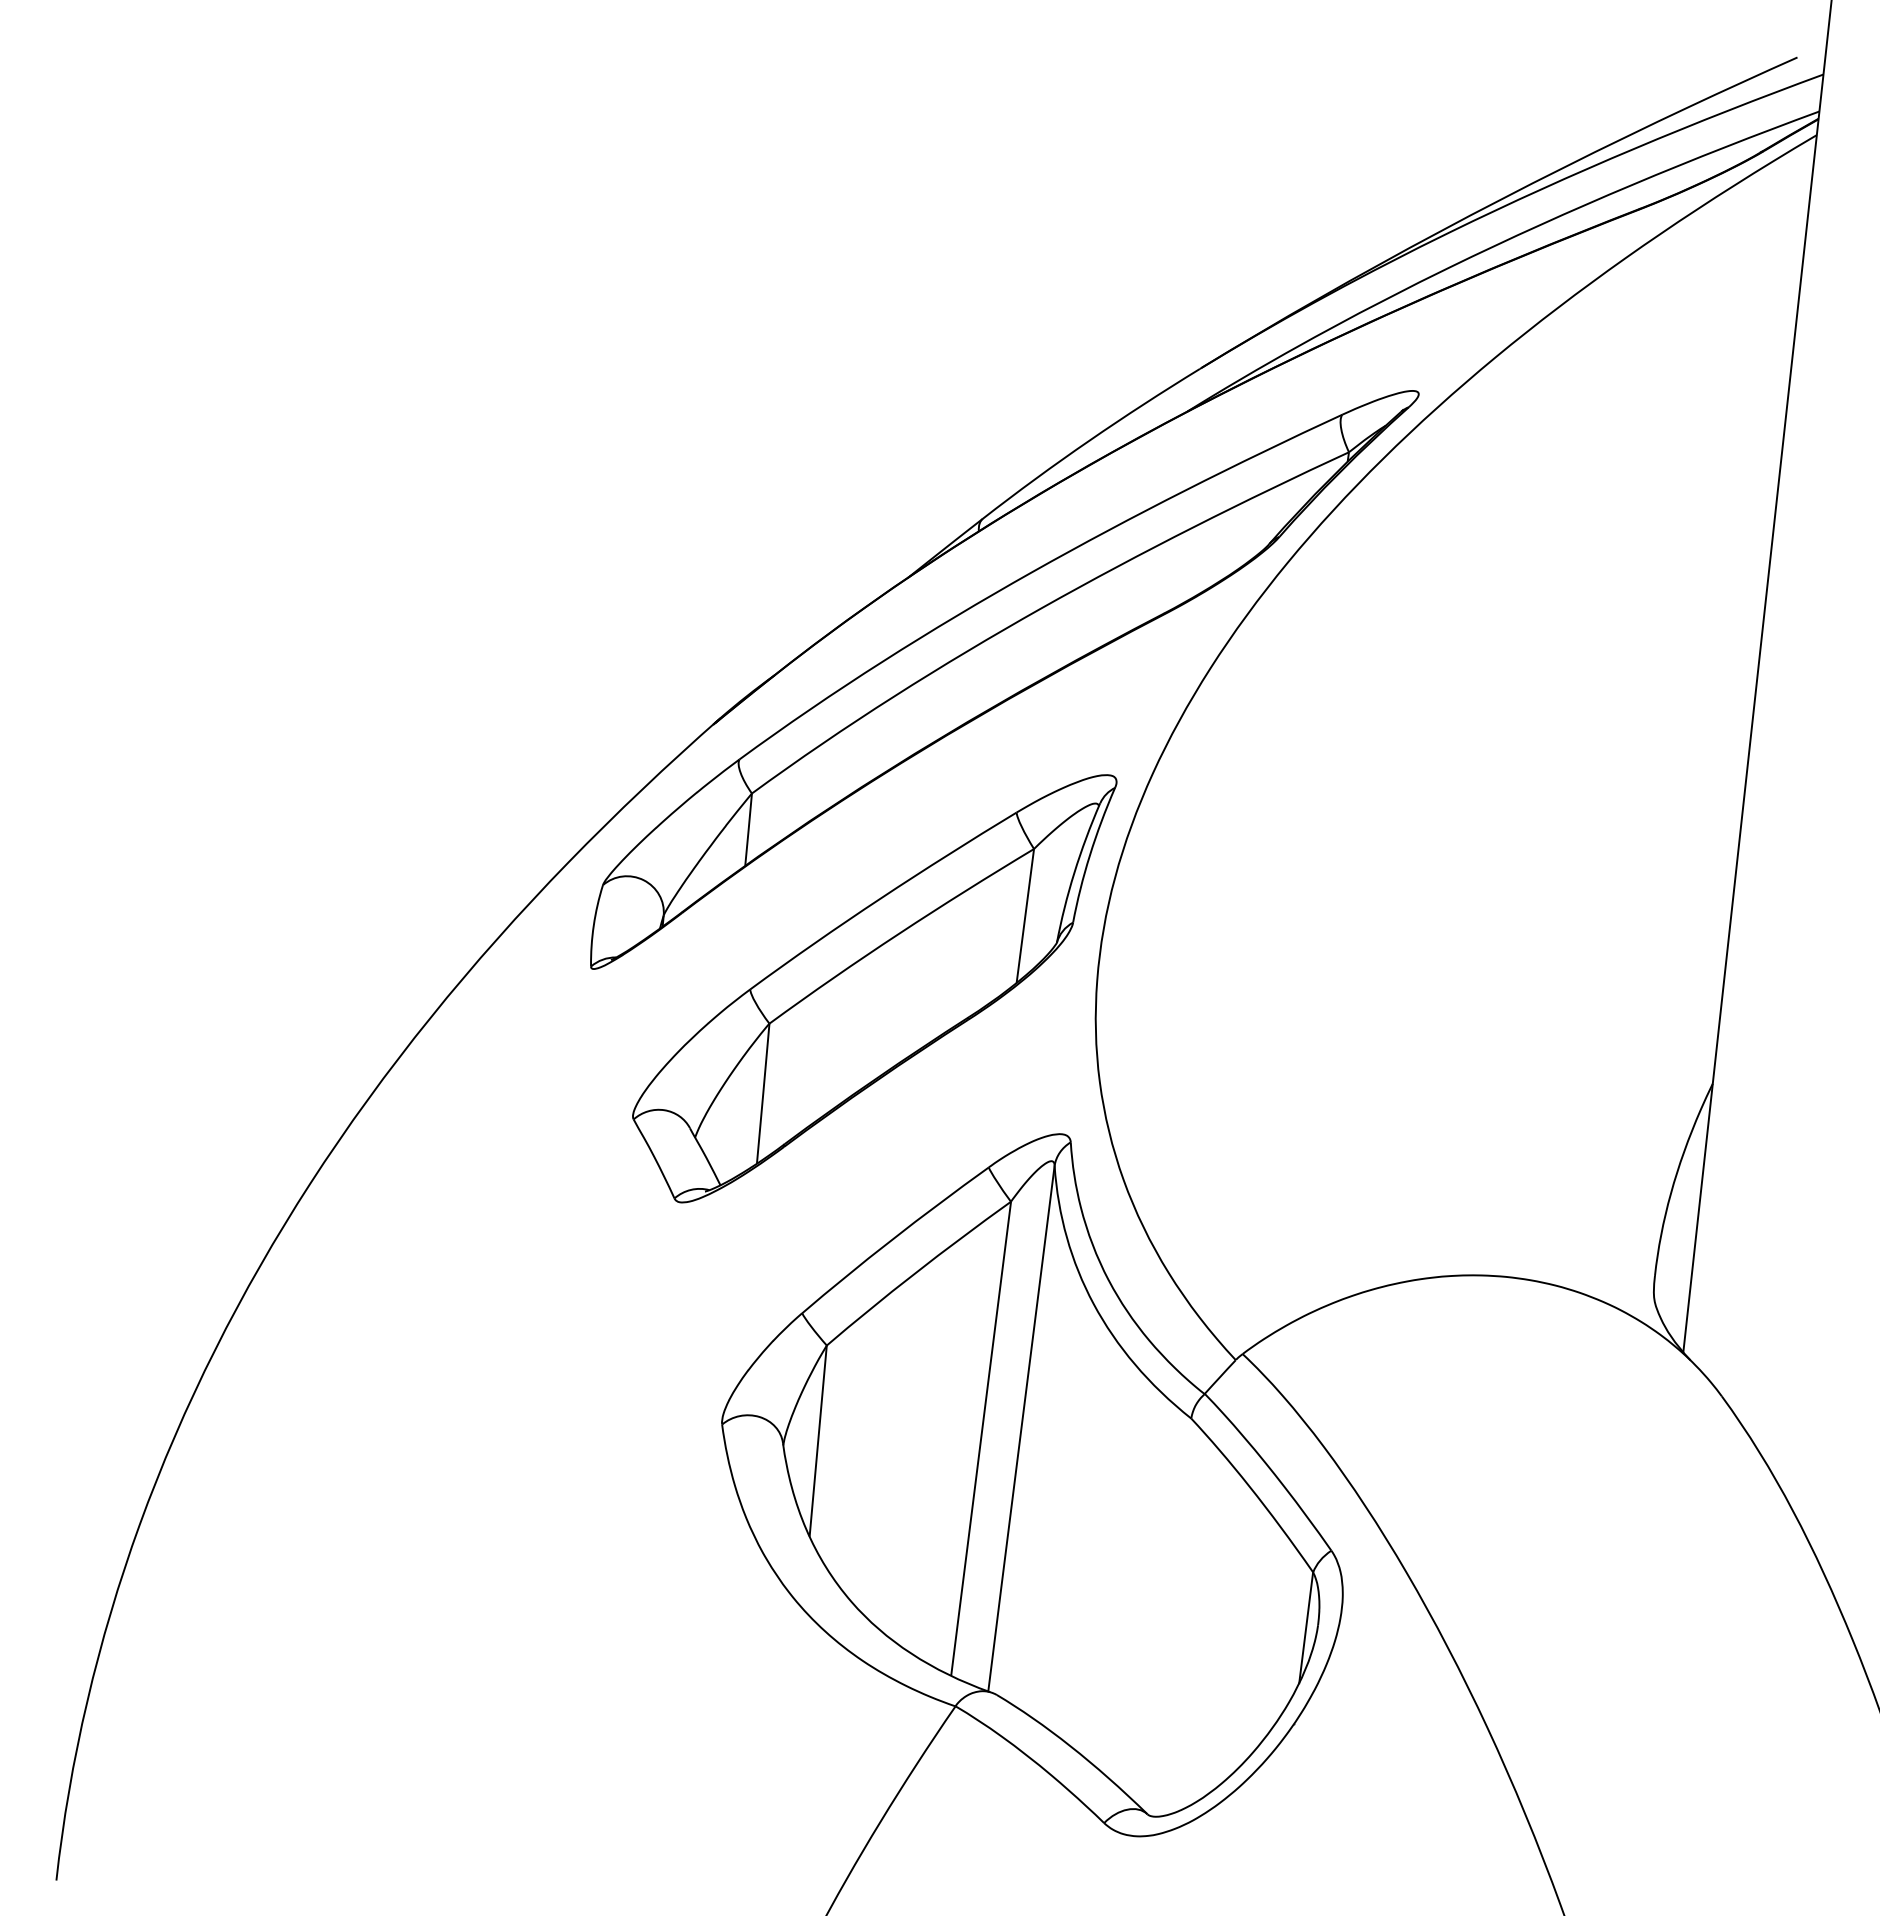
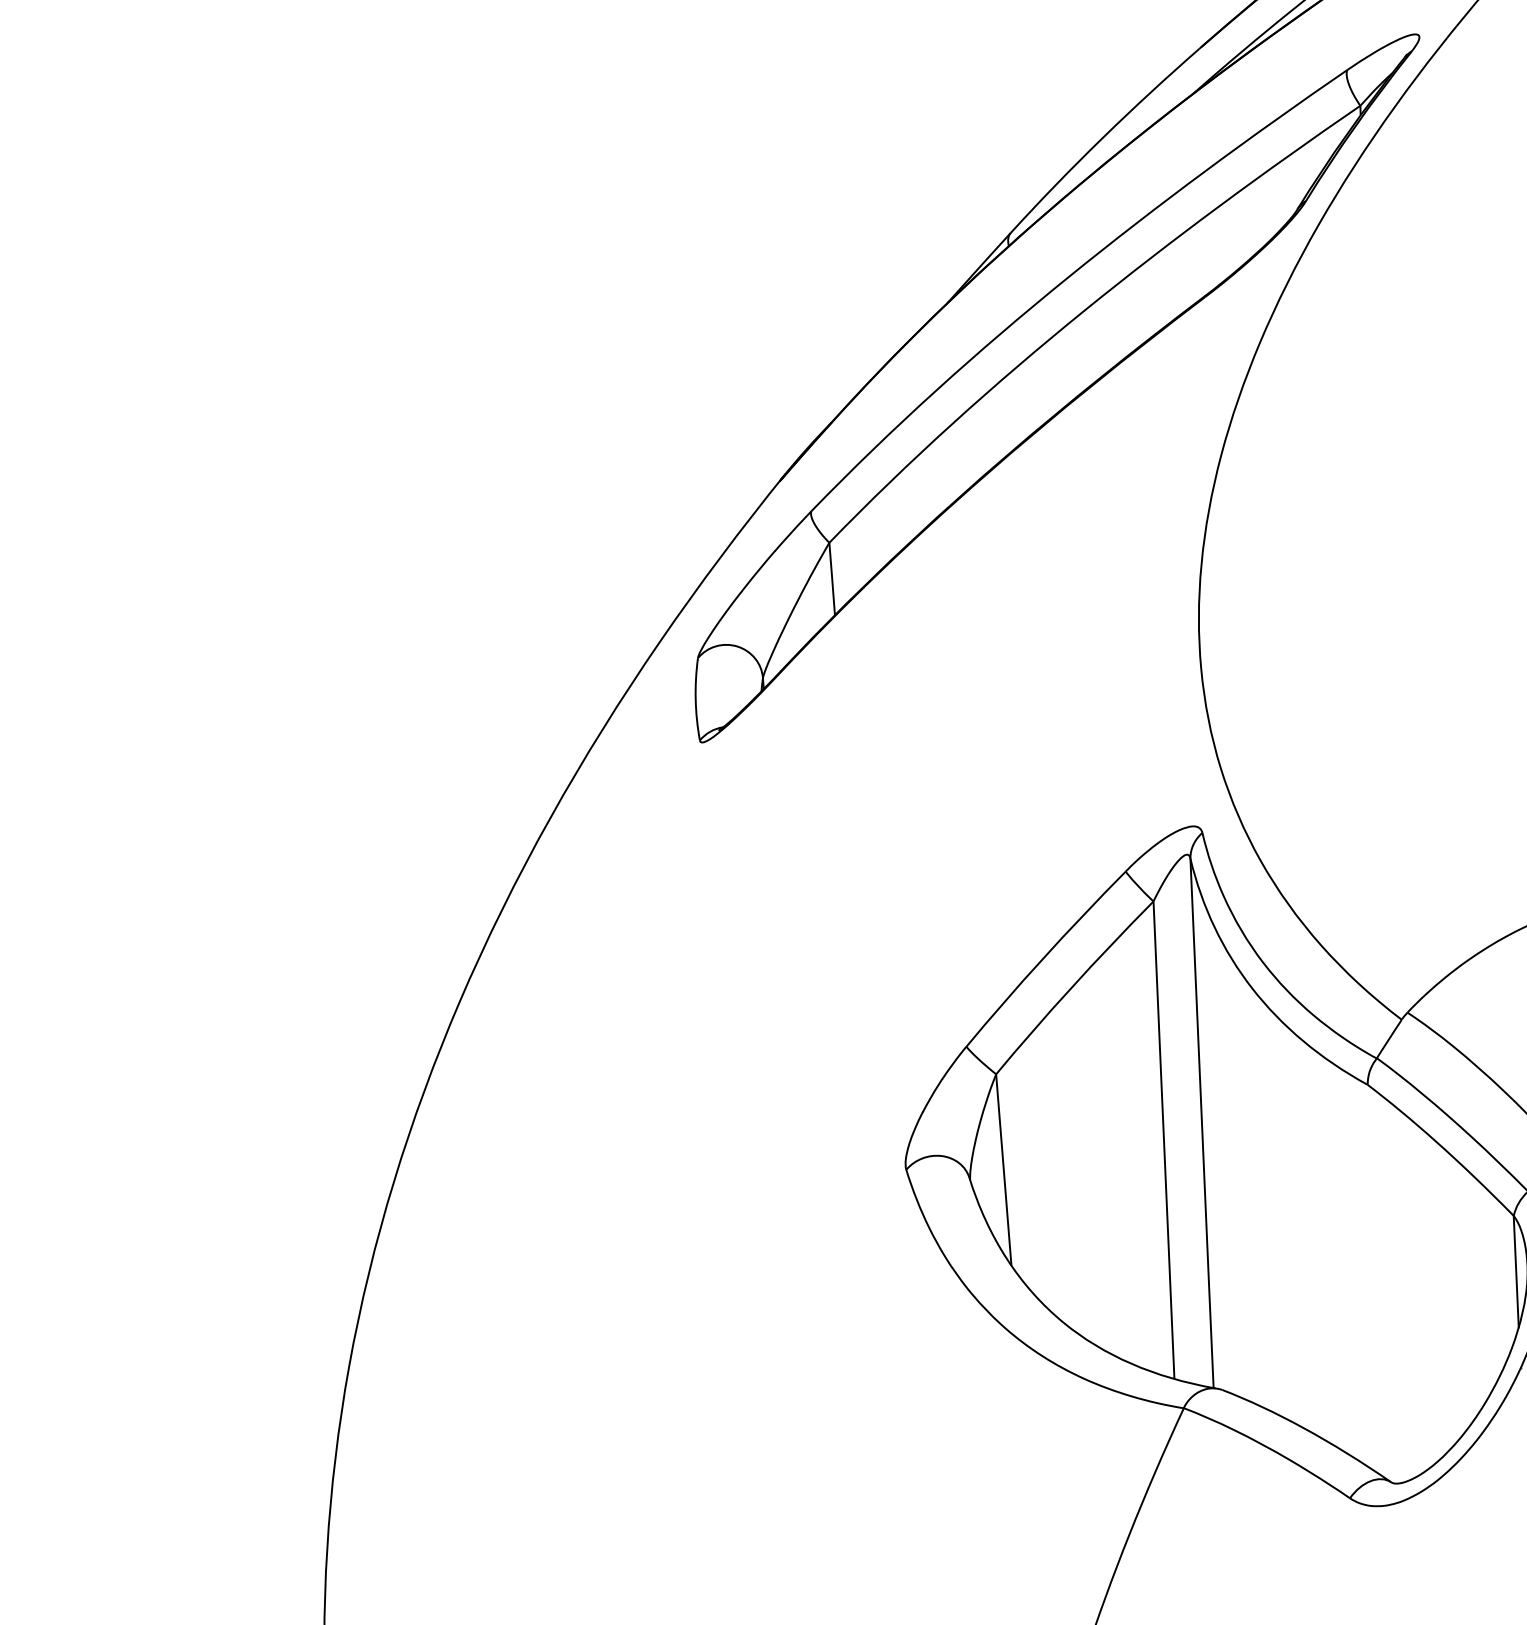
part: (874, 988) -> (983, 714), removed

